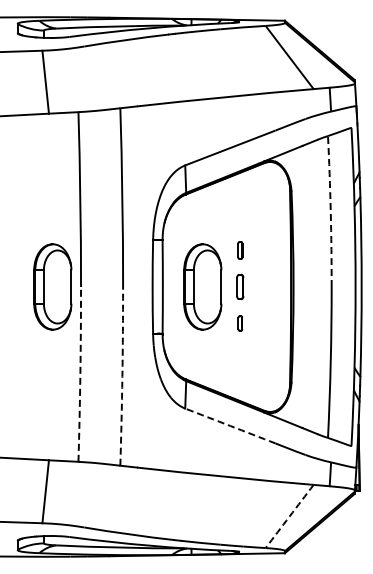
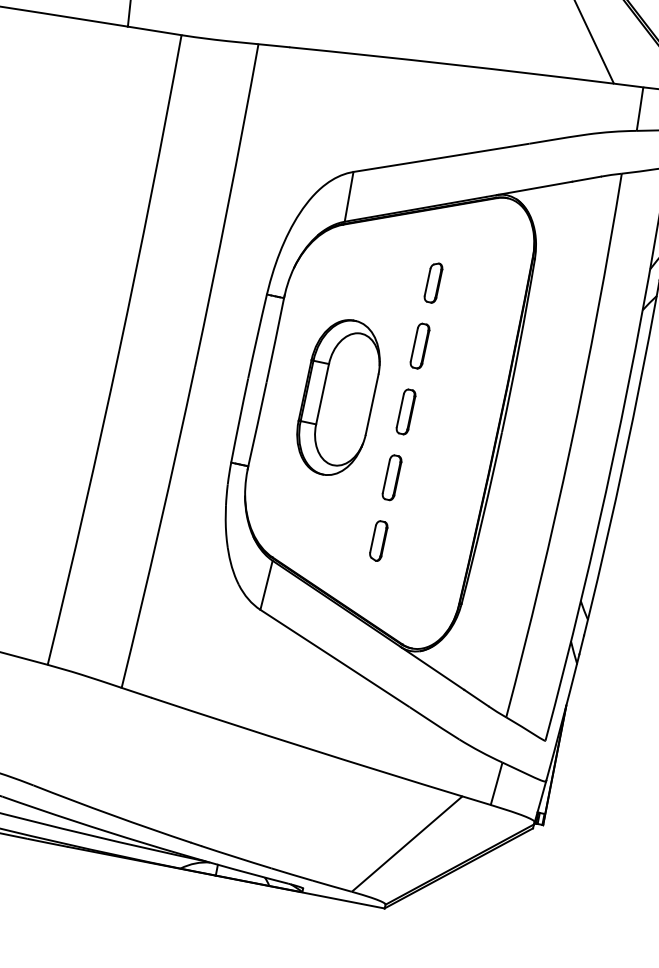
arc: (330, 211) -> (597, 310), dashed -> solid
part: (240, 214) -> (434, 281), added
part: (240, 250) -> (420, 346), size x1.43
part: (52, 286) -> (68, 339), removed
part: (240, 323) -> (392, 477), size x1.67
part: (240, 358) -> (379, 540), added
arc: (80, 374) -> (84, 508), dashed -> solid
arc: (122, 376) -> (159, 528), dashed -> solid
arc: (230, 425) -> (335, 657), dashed -> solid
arc: (289, 516) -> (406, 844), dashed -> solid

